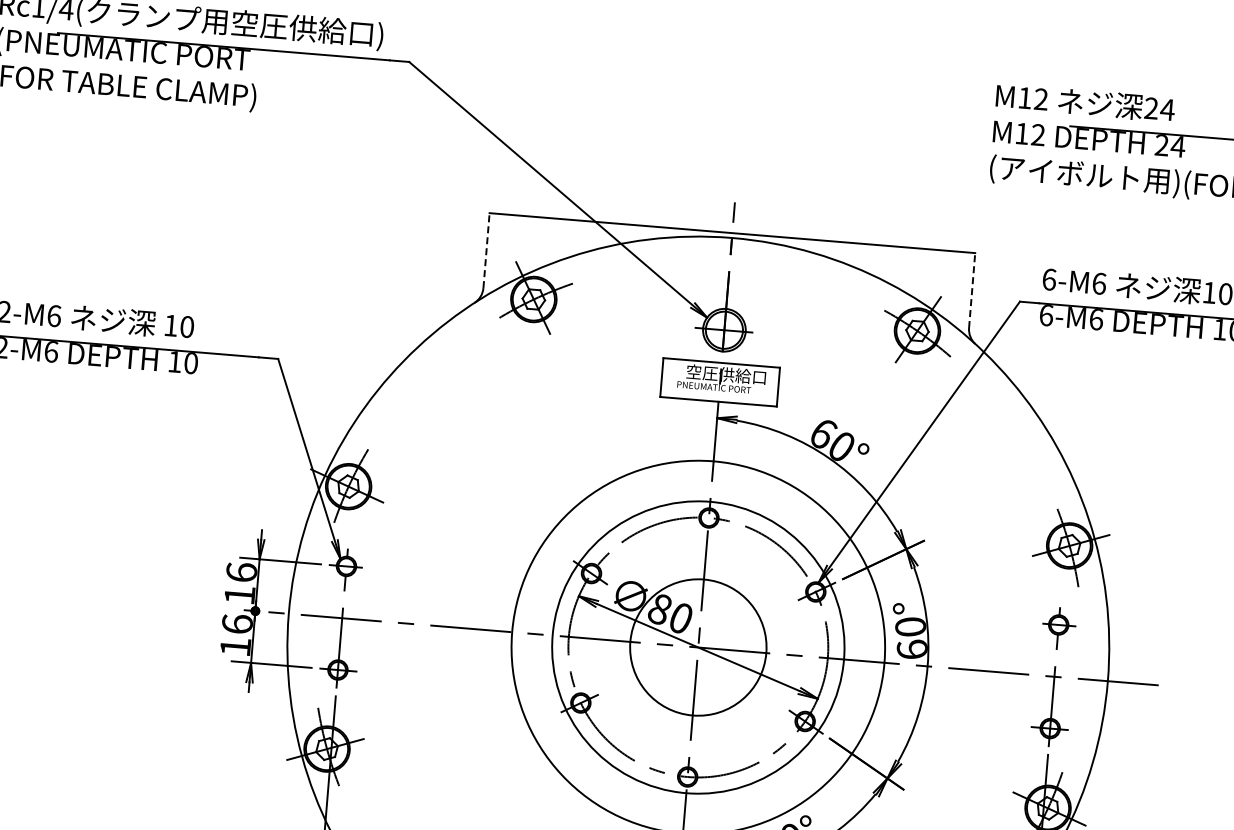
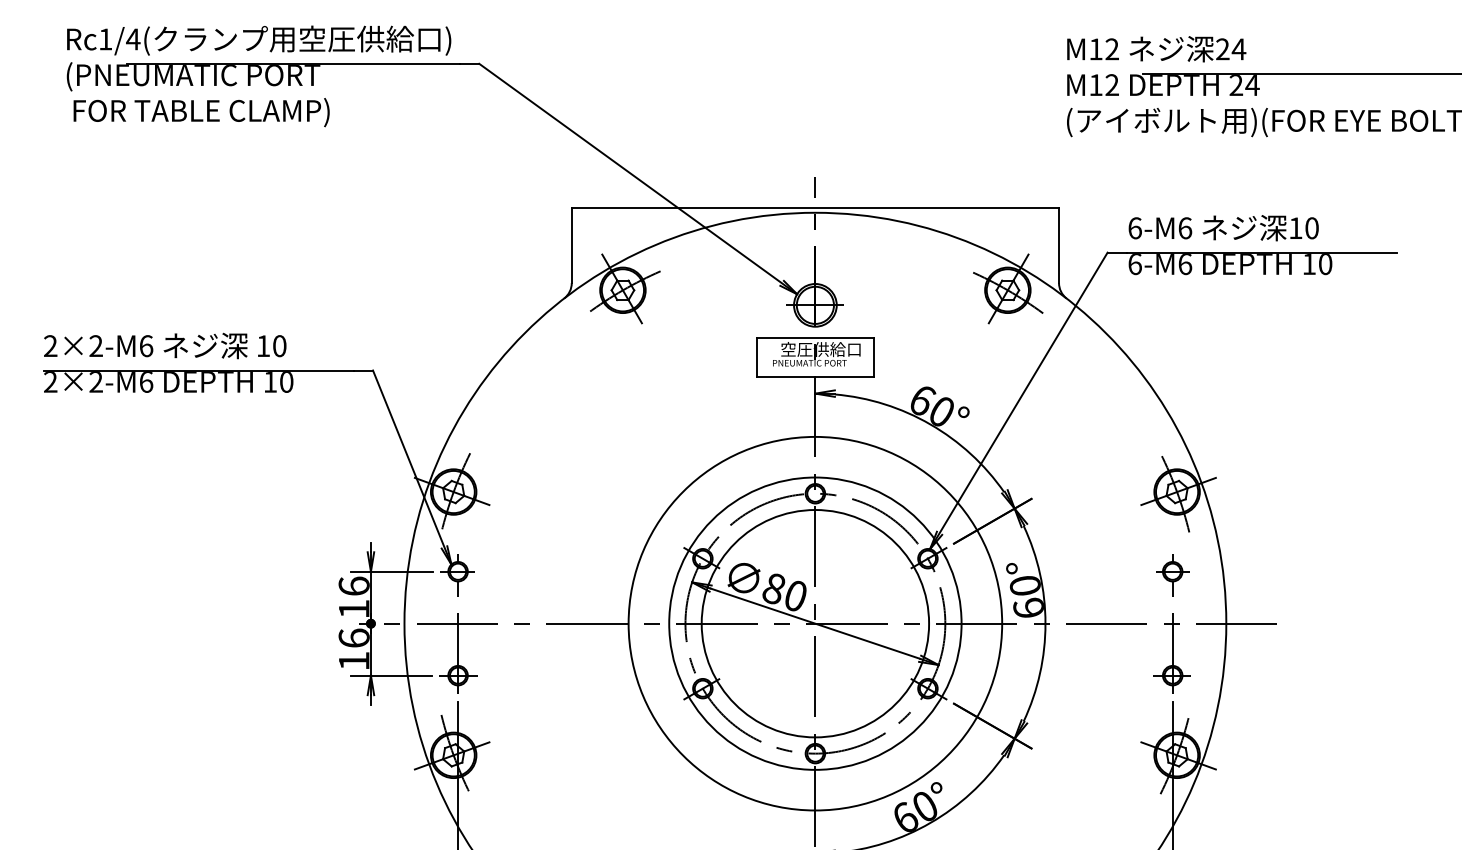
line: (486, 250) -> (571, 245), dashed -> solid
line: (972, 290) -> (1059, 245), dashed -> solid
circle: (698, 647) -> (815, 623), size x1.67

